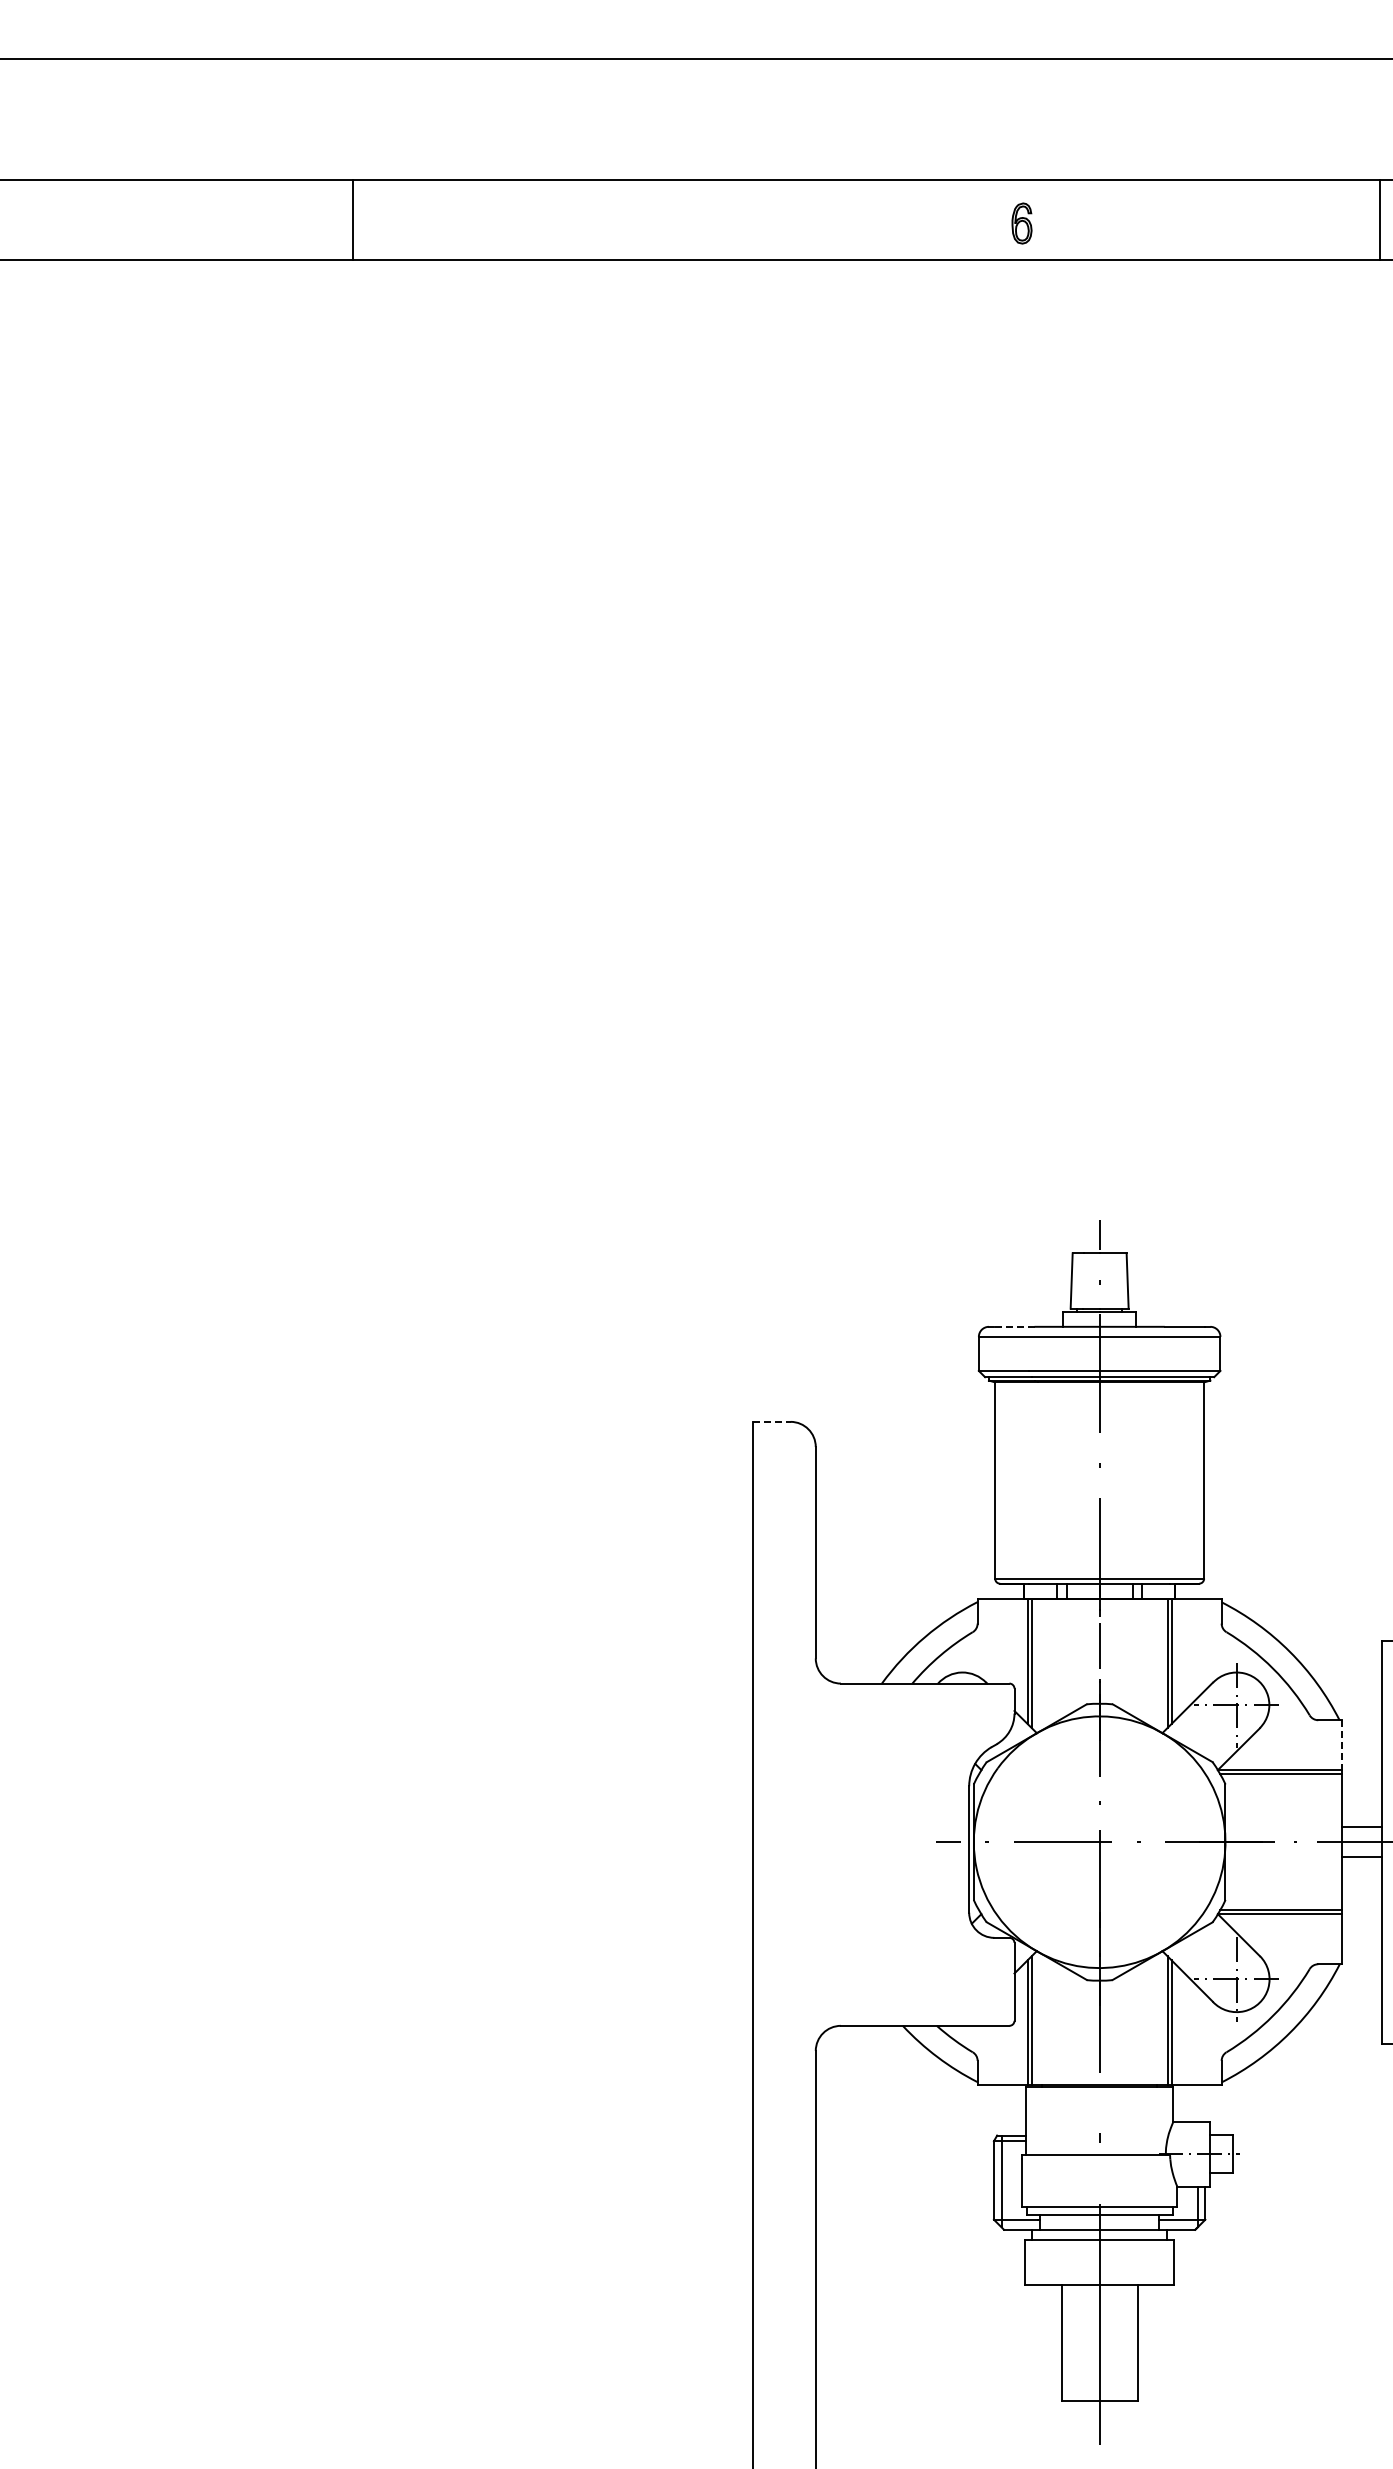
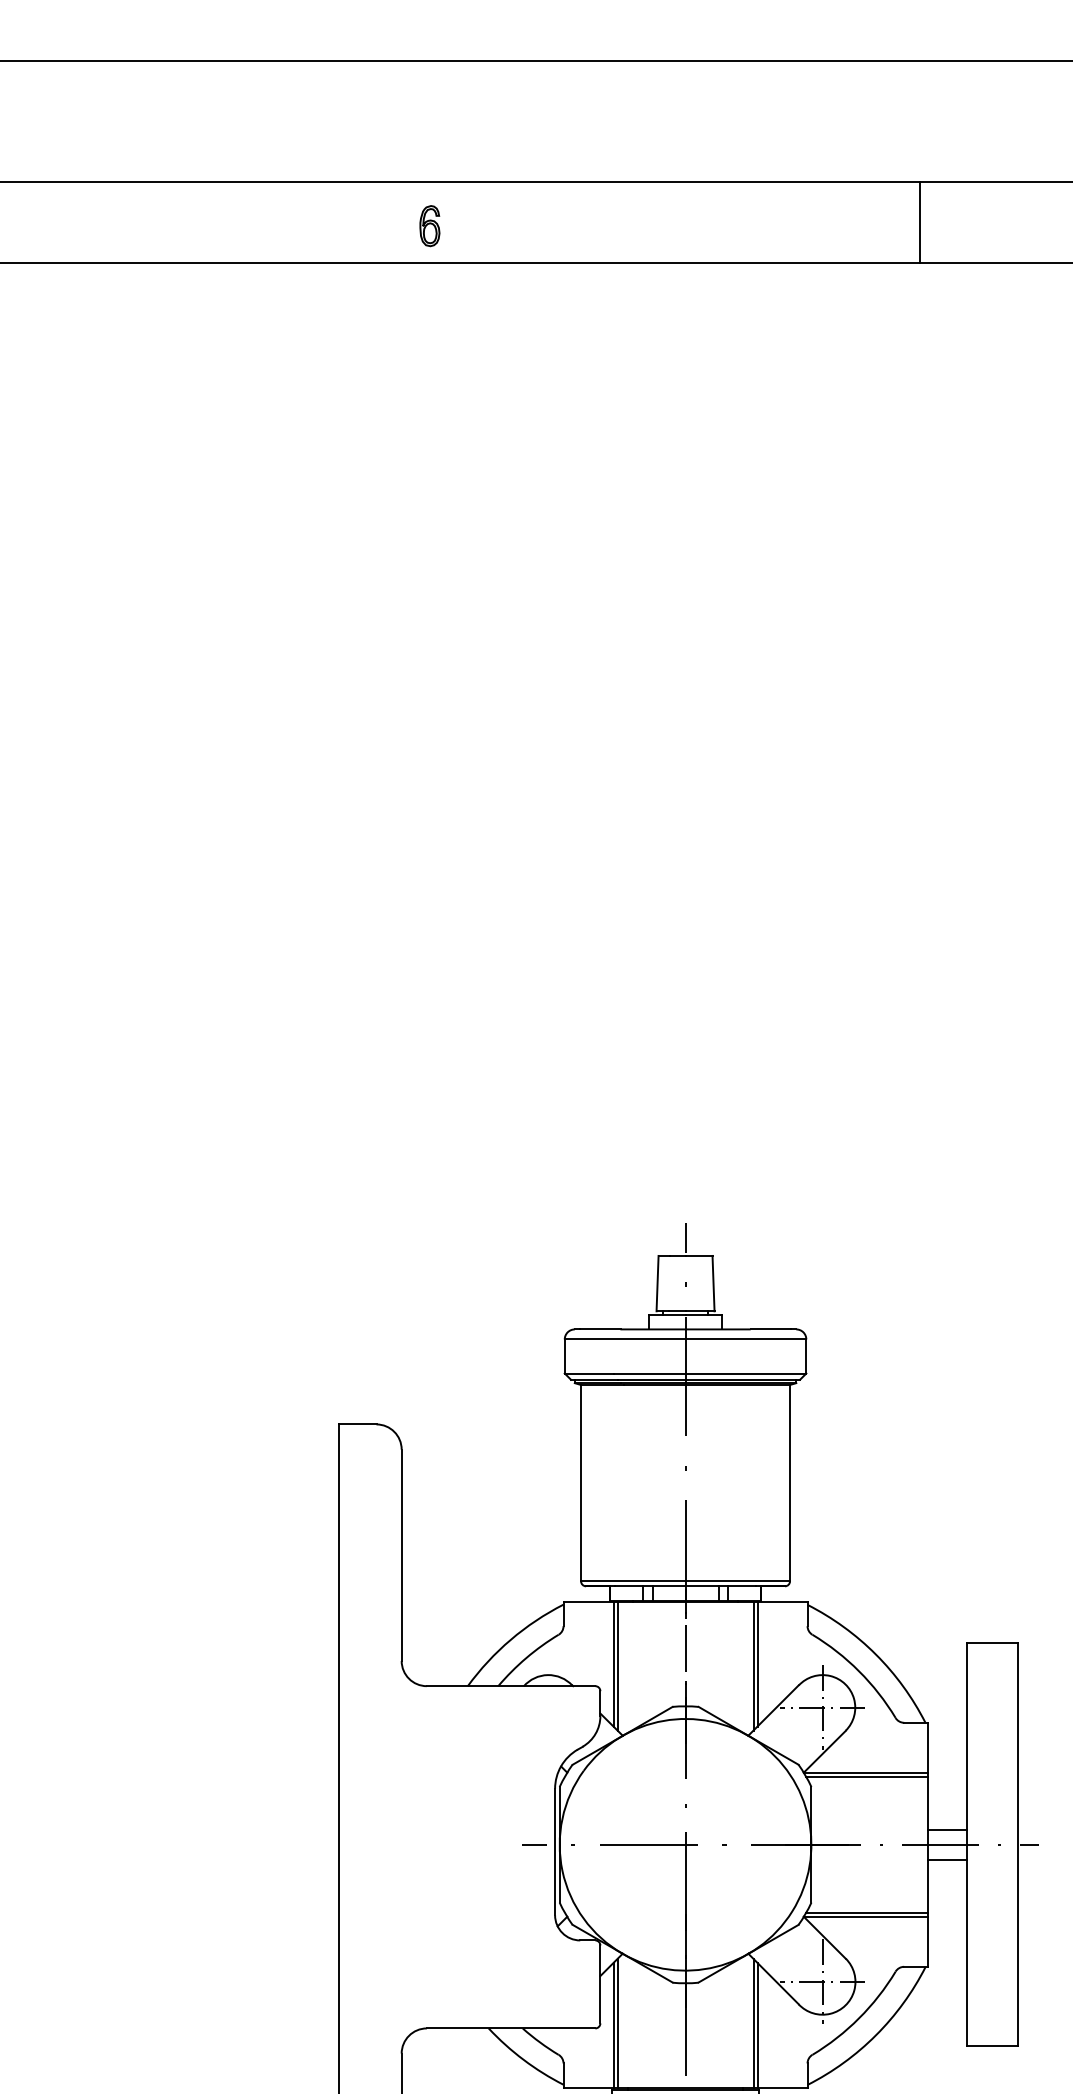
line: (1380, 219) -> (920, 222), moved
part: (1021, 223) -> (429, 226), moved
line: (1014, 1326) -> (600, 1329), dashed -> solid
line: (771, 1421) -> (357, 1424), dashed -> solid
line: (1342, 1745) -> (928, 1748), dashed -> solid

